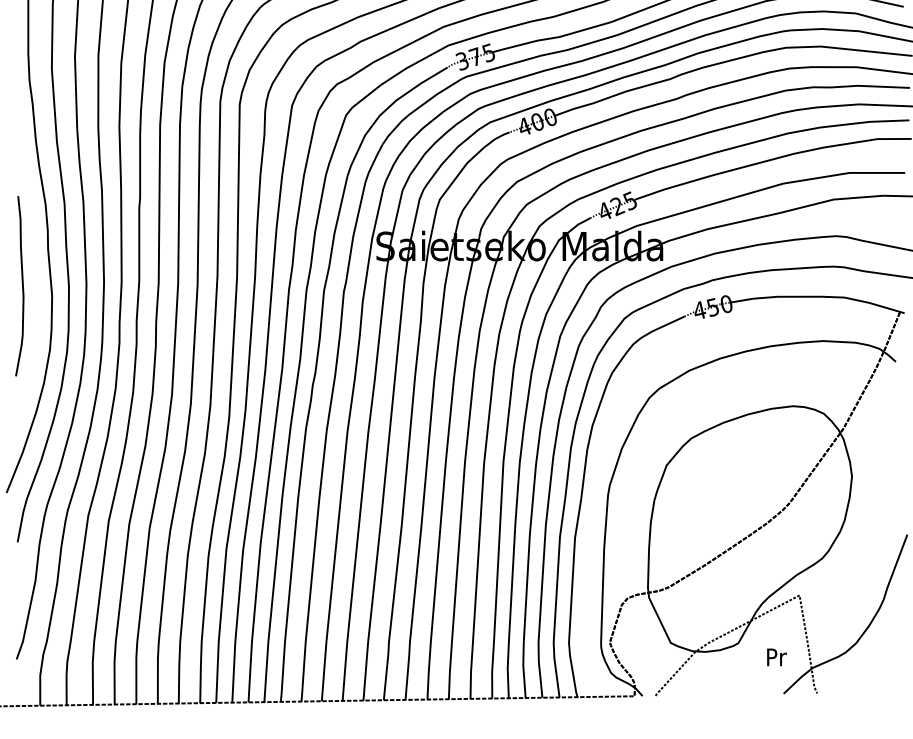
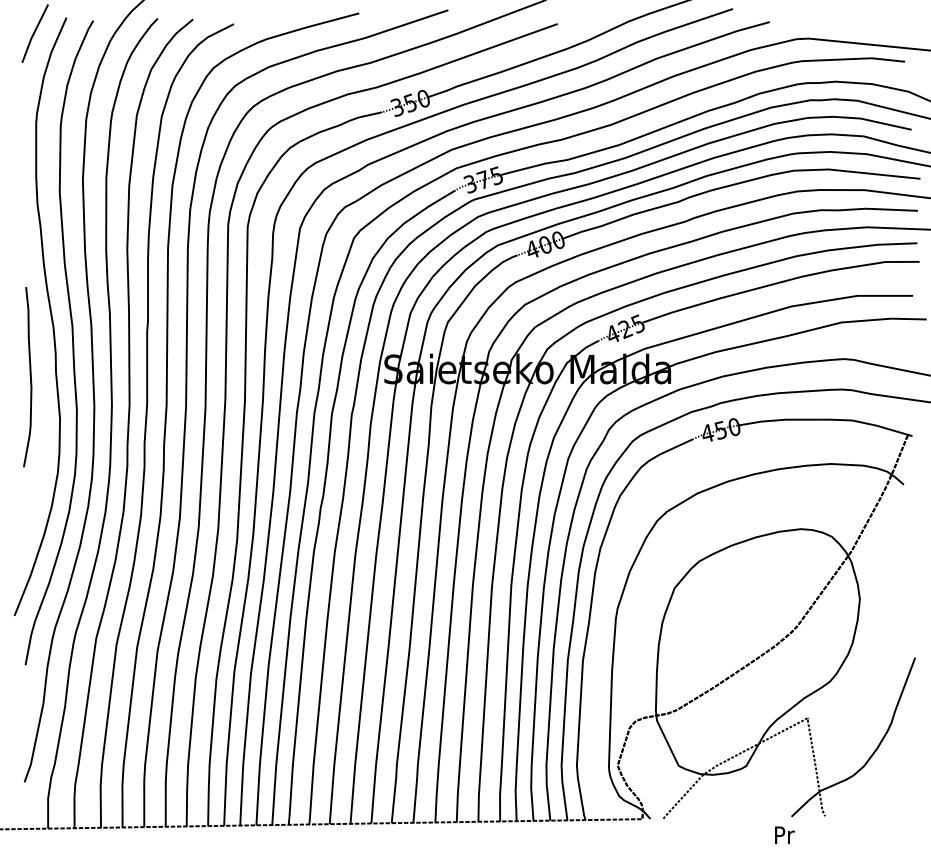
curve: (21, 284) -> (29, 375), moved
text: (776, 657) -> (784, 835), moved

